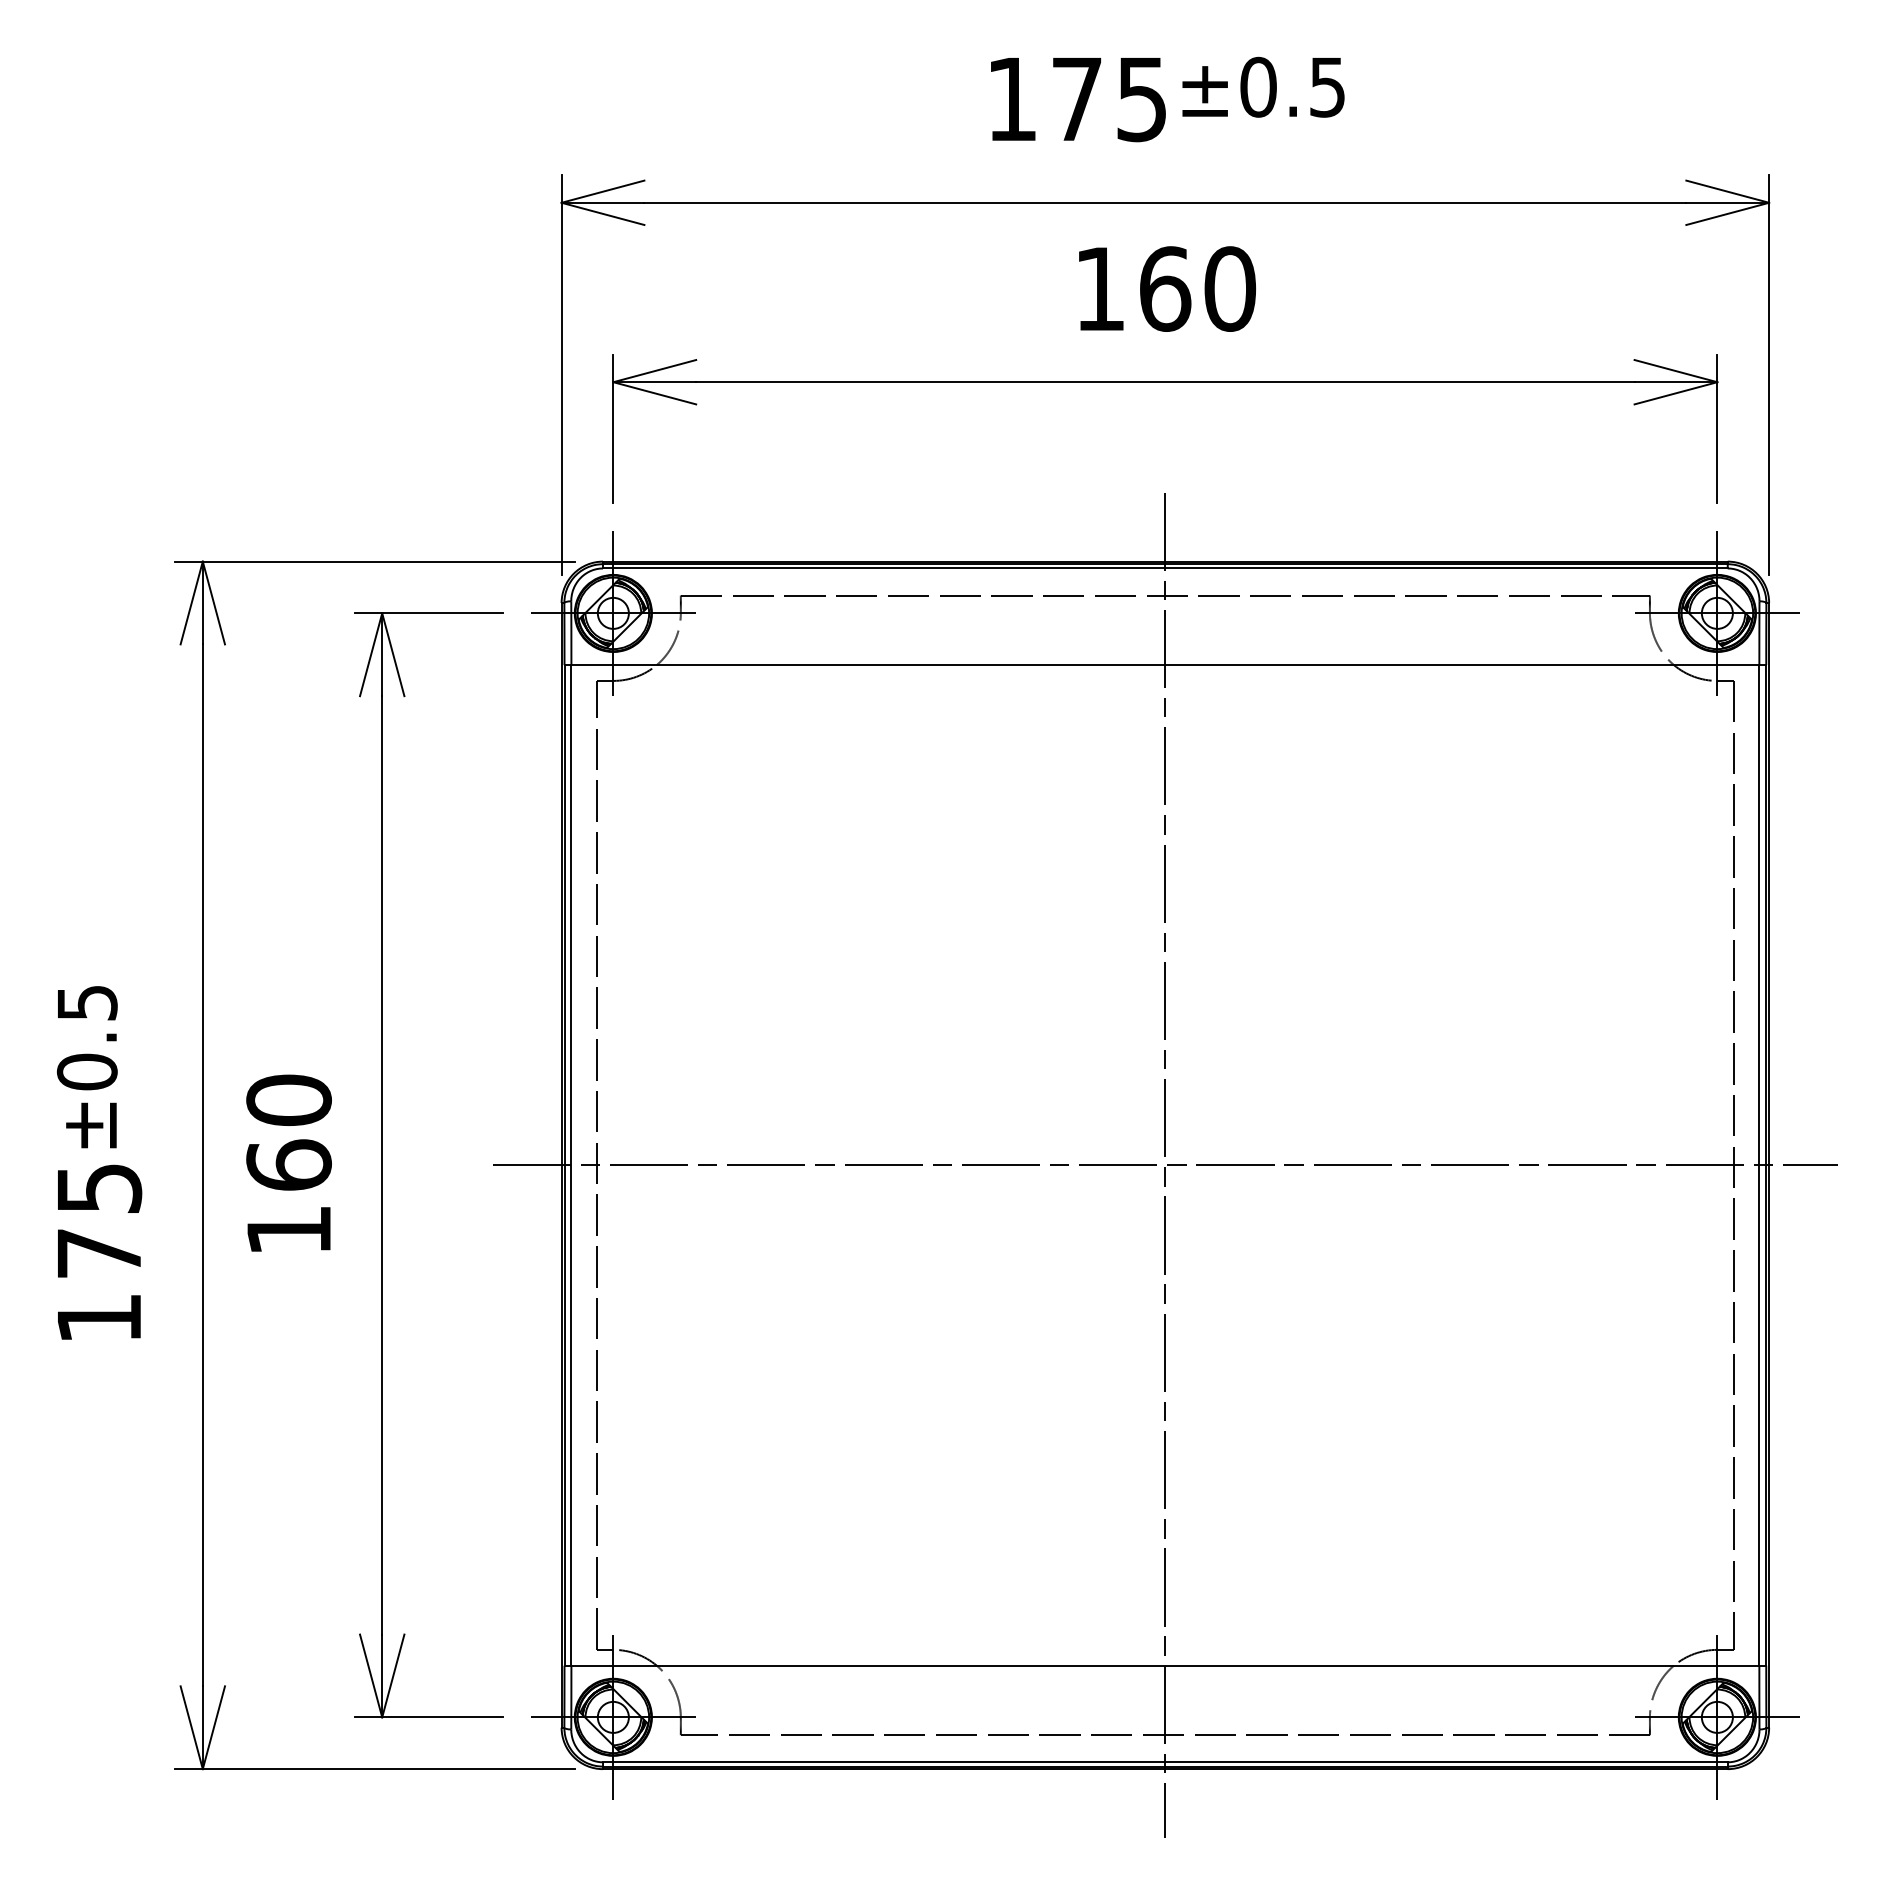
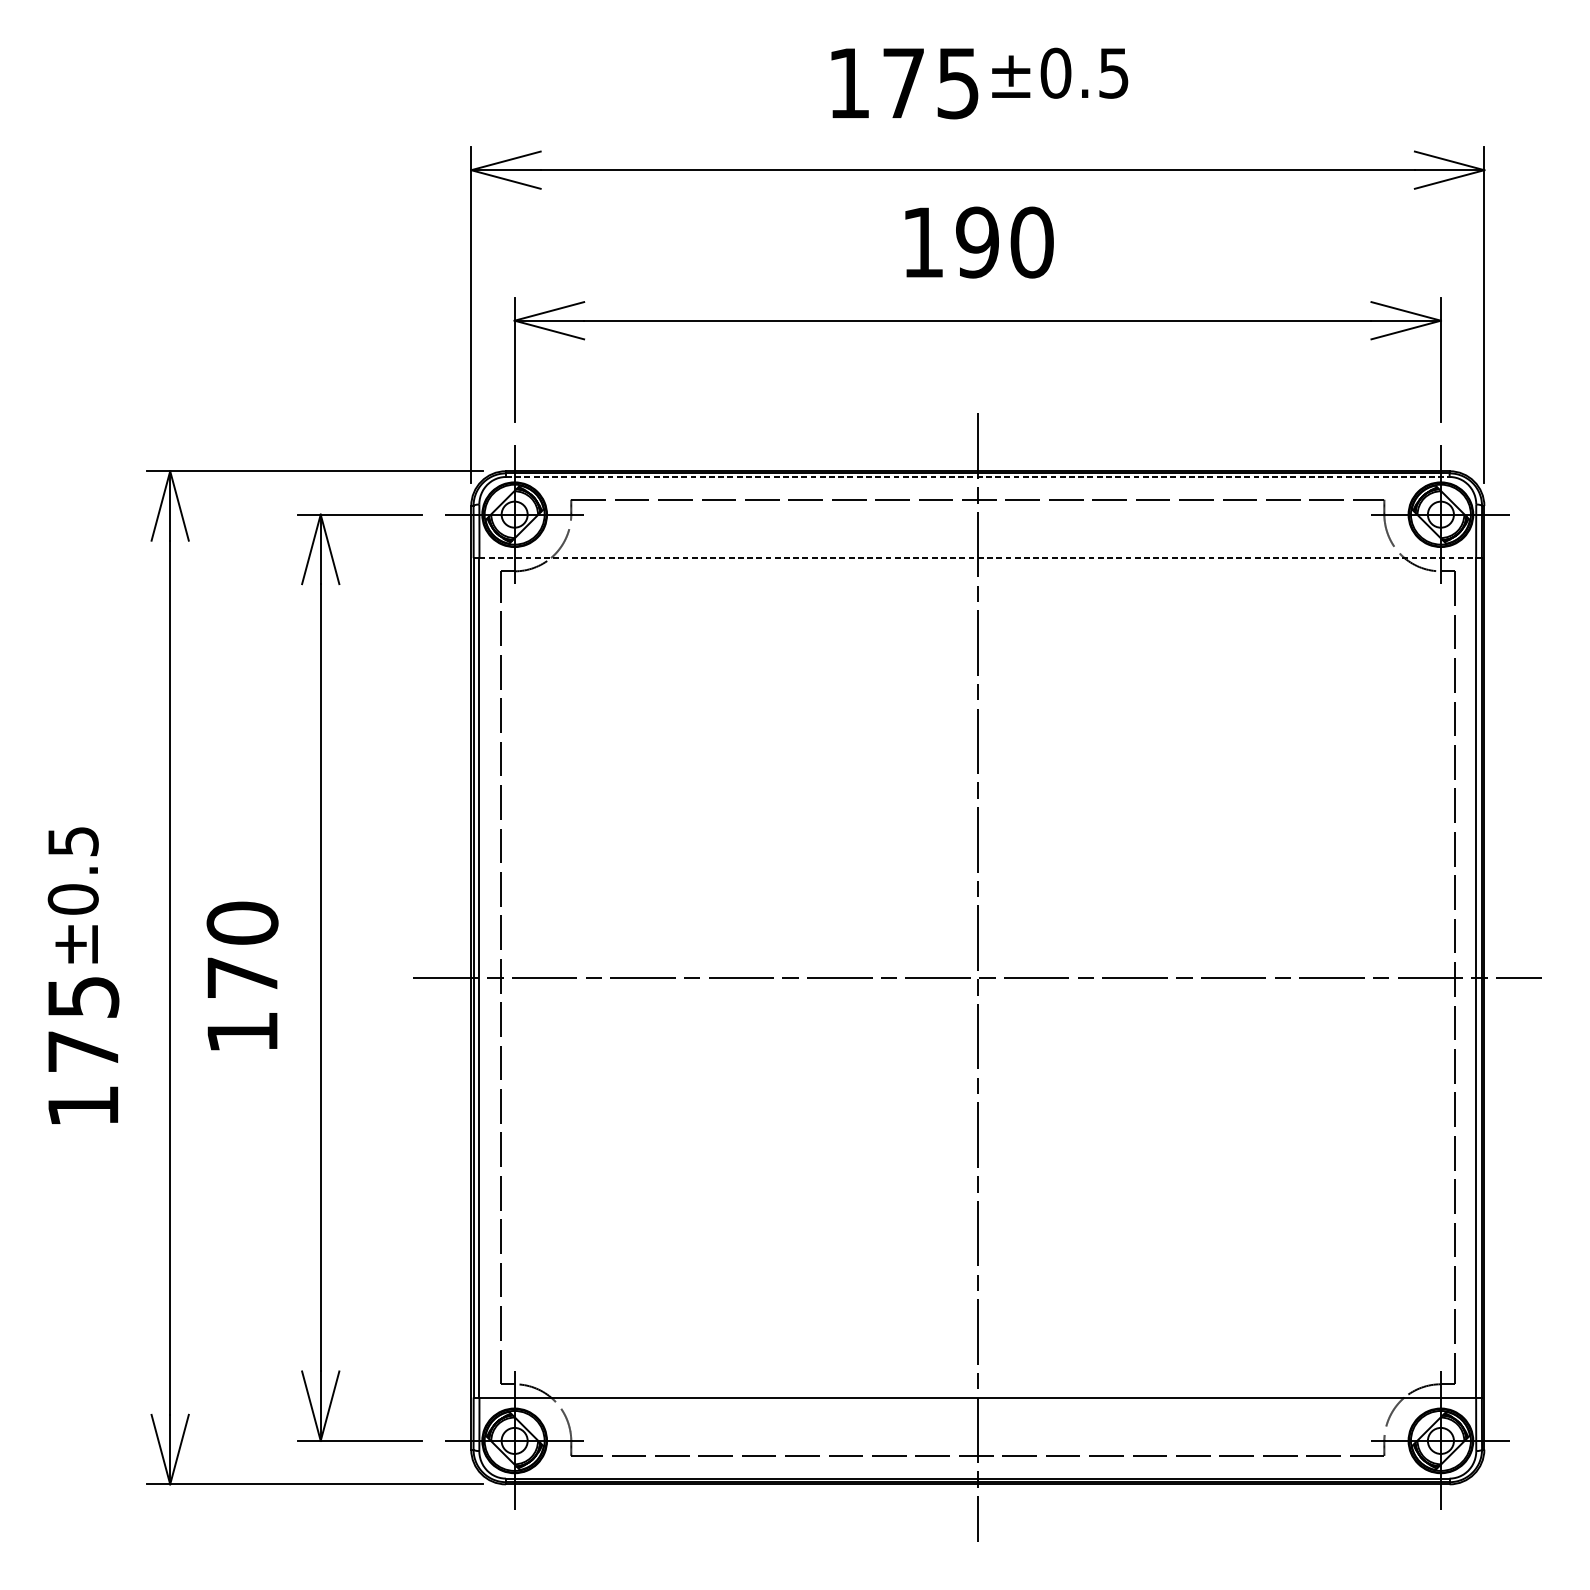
text: (1165, 288) -> (977, 242), 160 -> 190
line: (1165, 568) -> (977, 477), solid -> dashed
line: (1165, 665) -> (977, 558), solid -> dashed
text: (288, 1164) -> (242, 977), 160 -> 170

